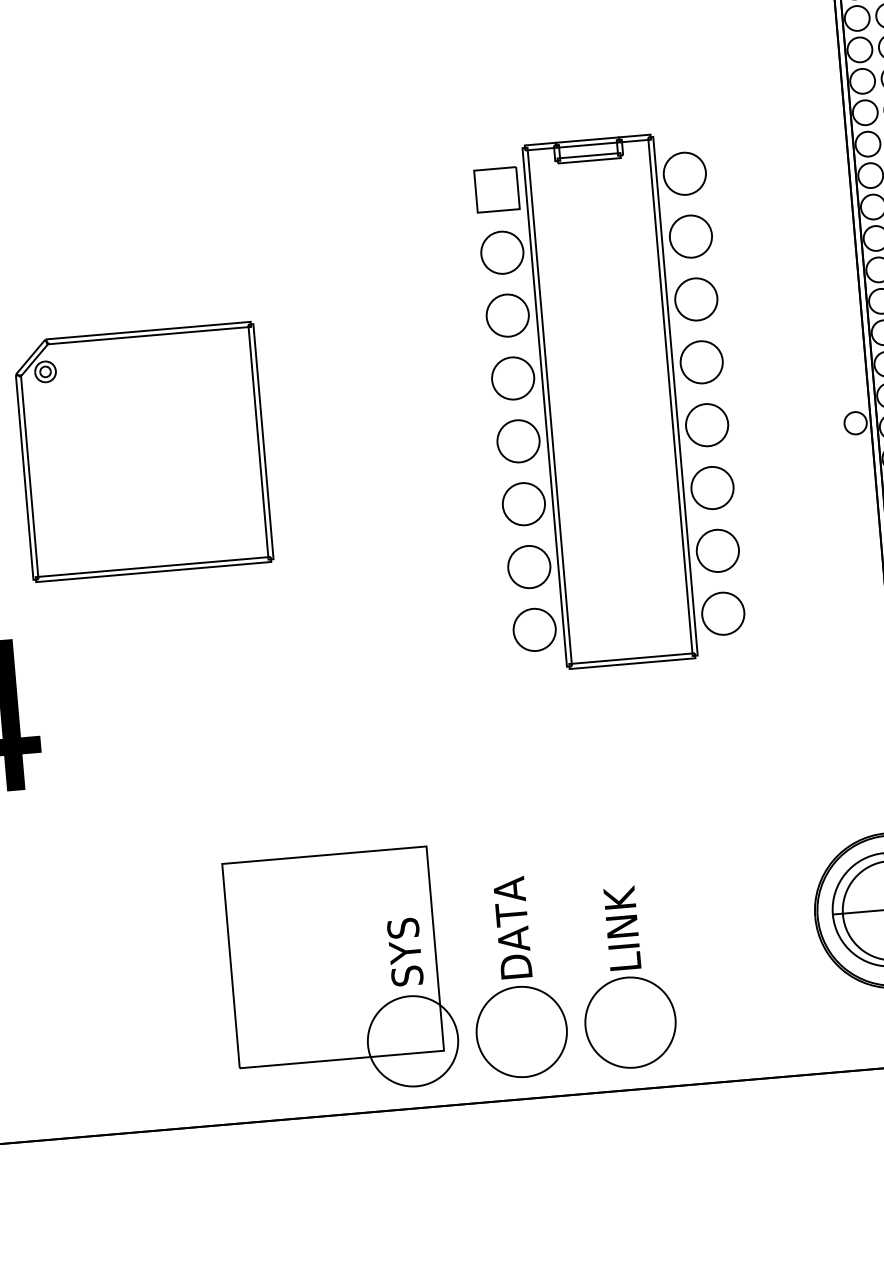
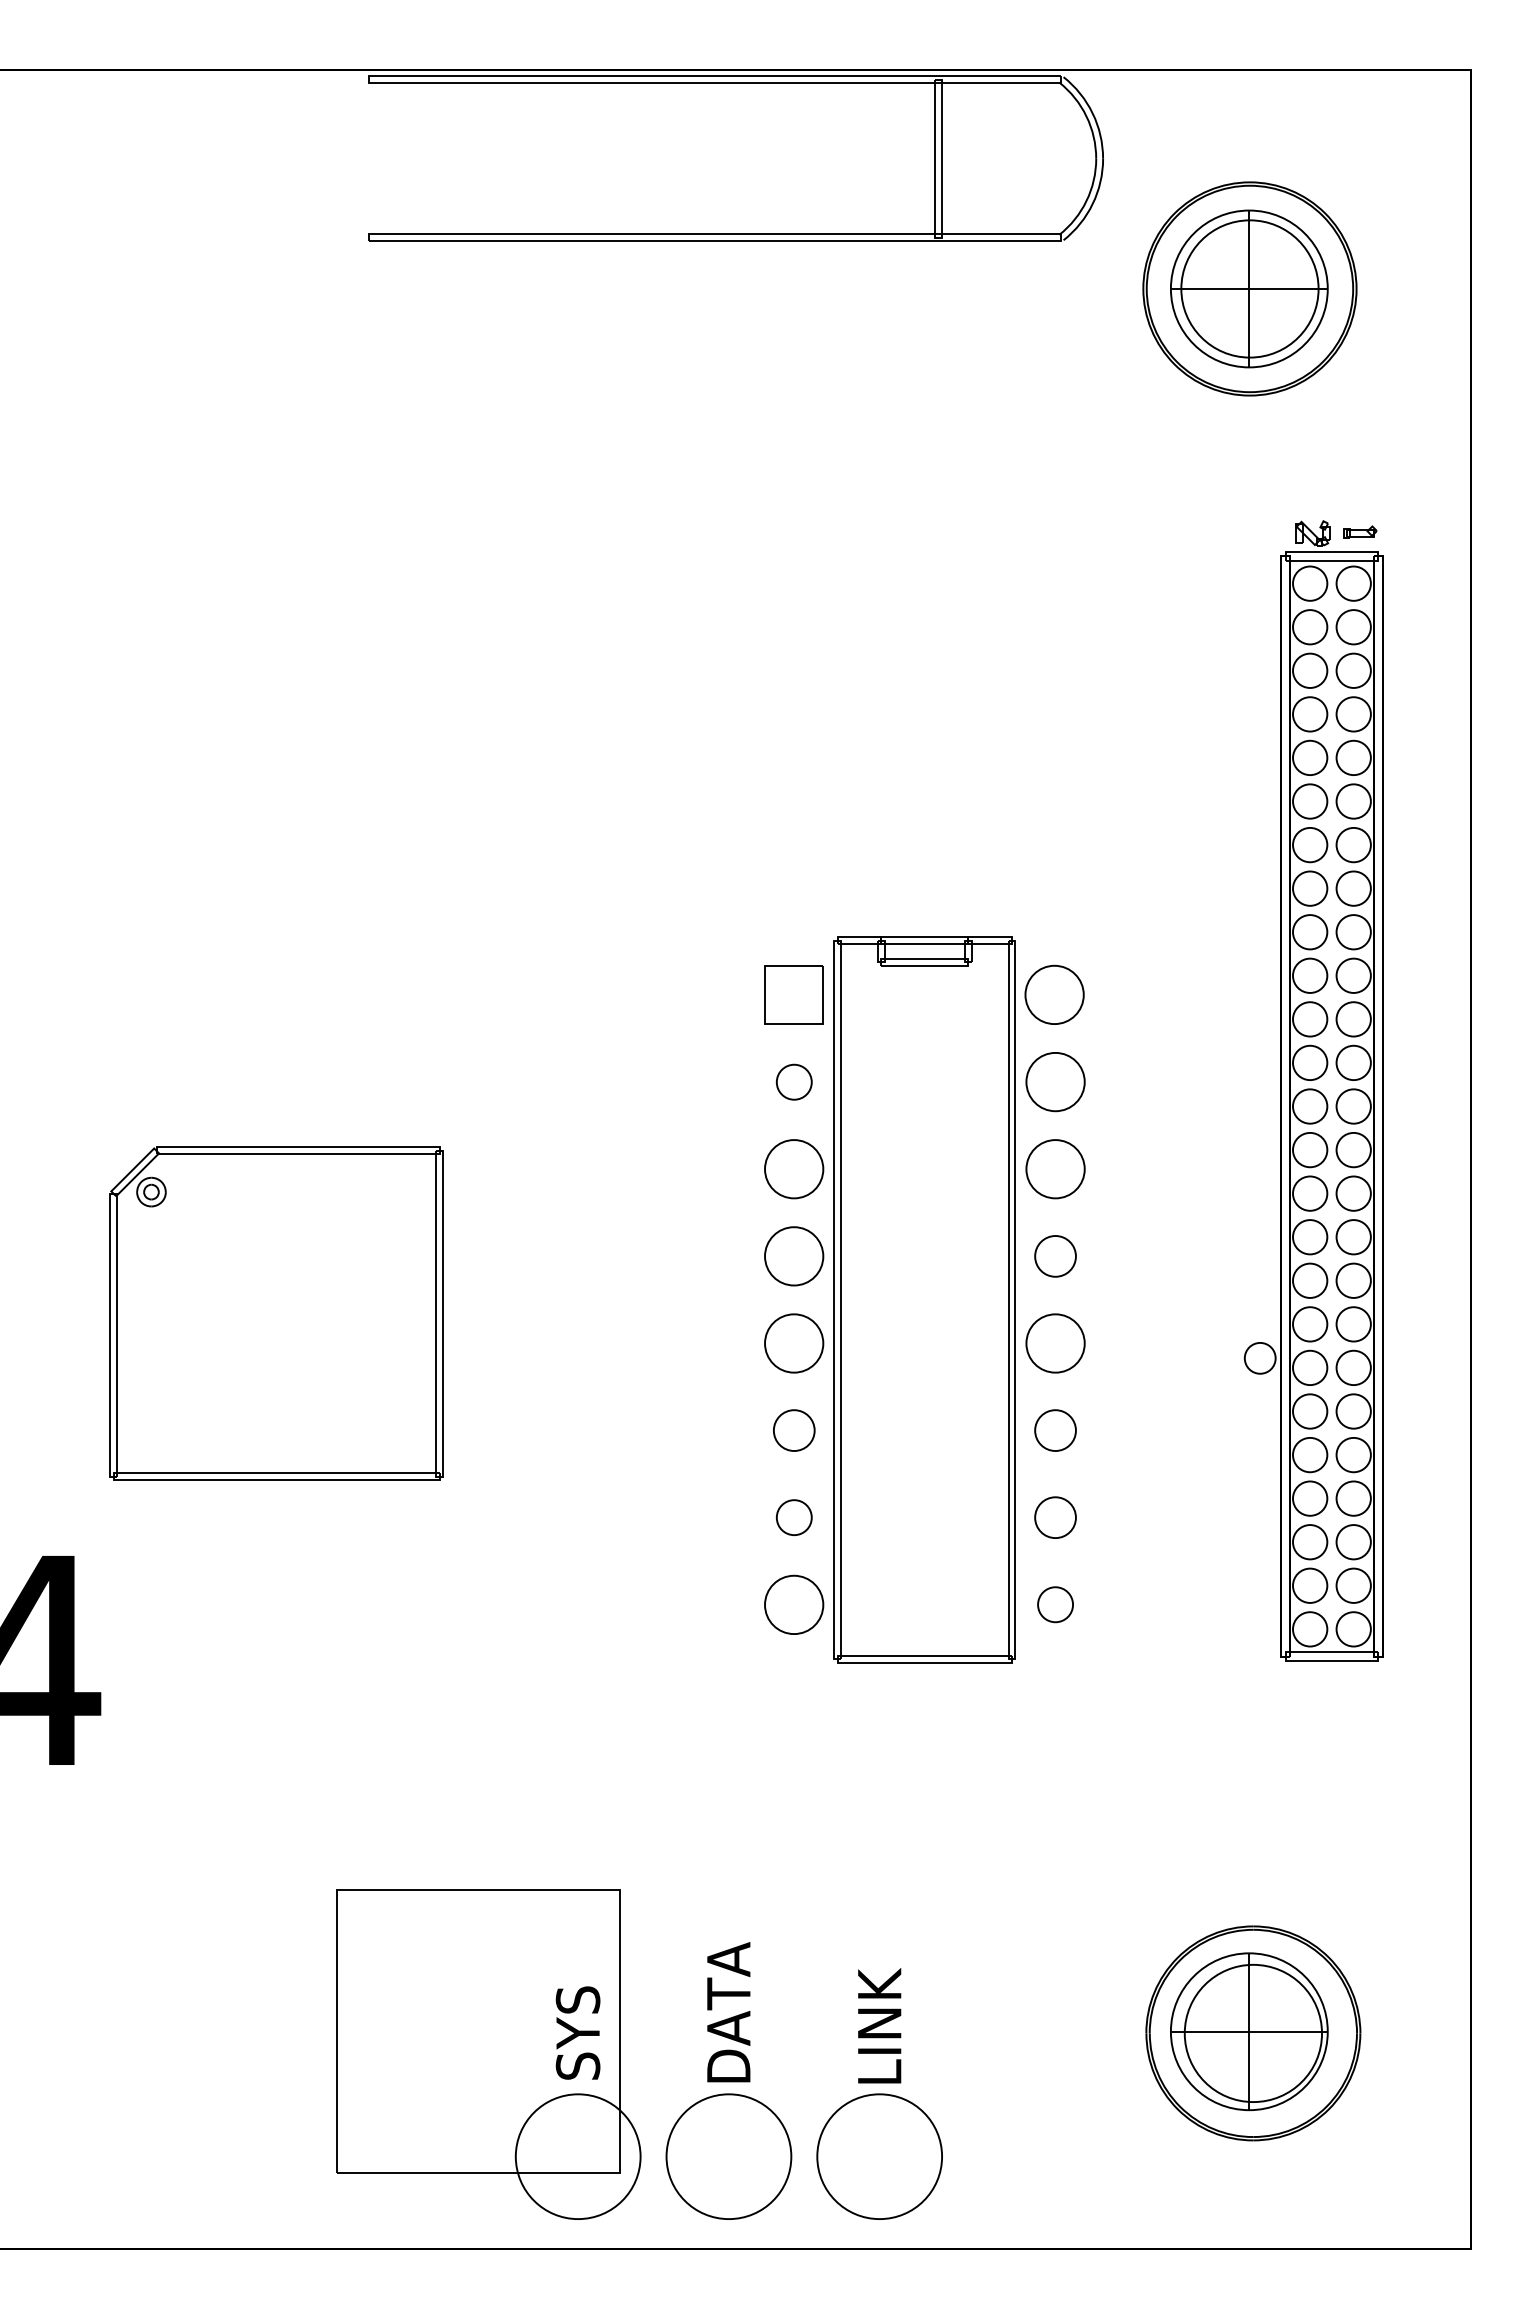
part: (502, 253) -> (794, 1082), size x0.6
part: (701, 362) -> (1055, 1256), size x0.7
part: (712, 487) -> (1055, 1430), size x0.7
part: (524, 504) -> (794, 1430), size x0.7
part: (717, 550) -> (1055, 1517), size x0.7
part: (529, 566) -> (794, 1517), size x0.6
part: (723, 613) -> (1055, 1604), size x0.6

